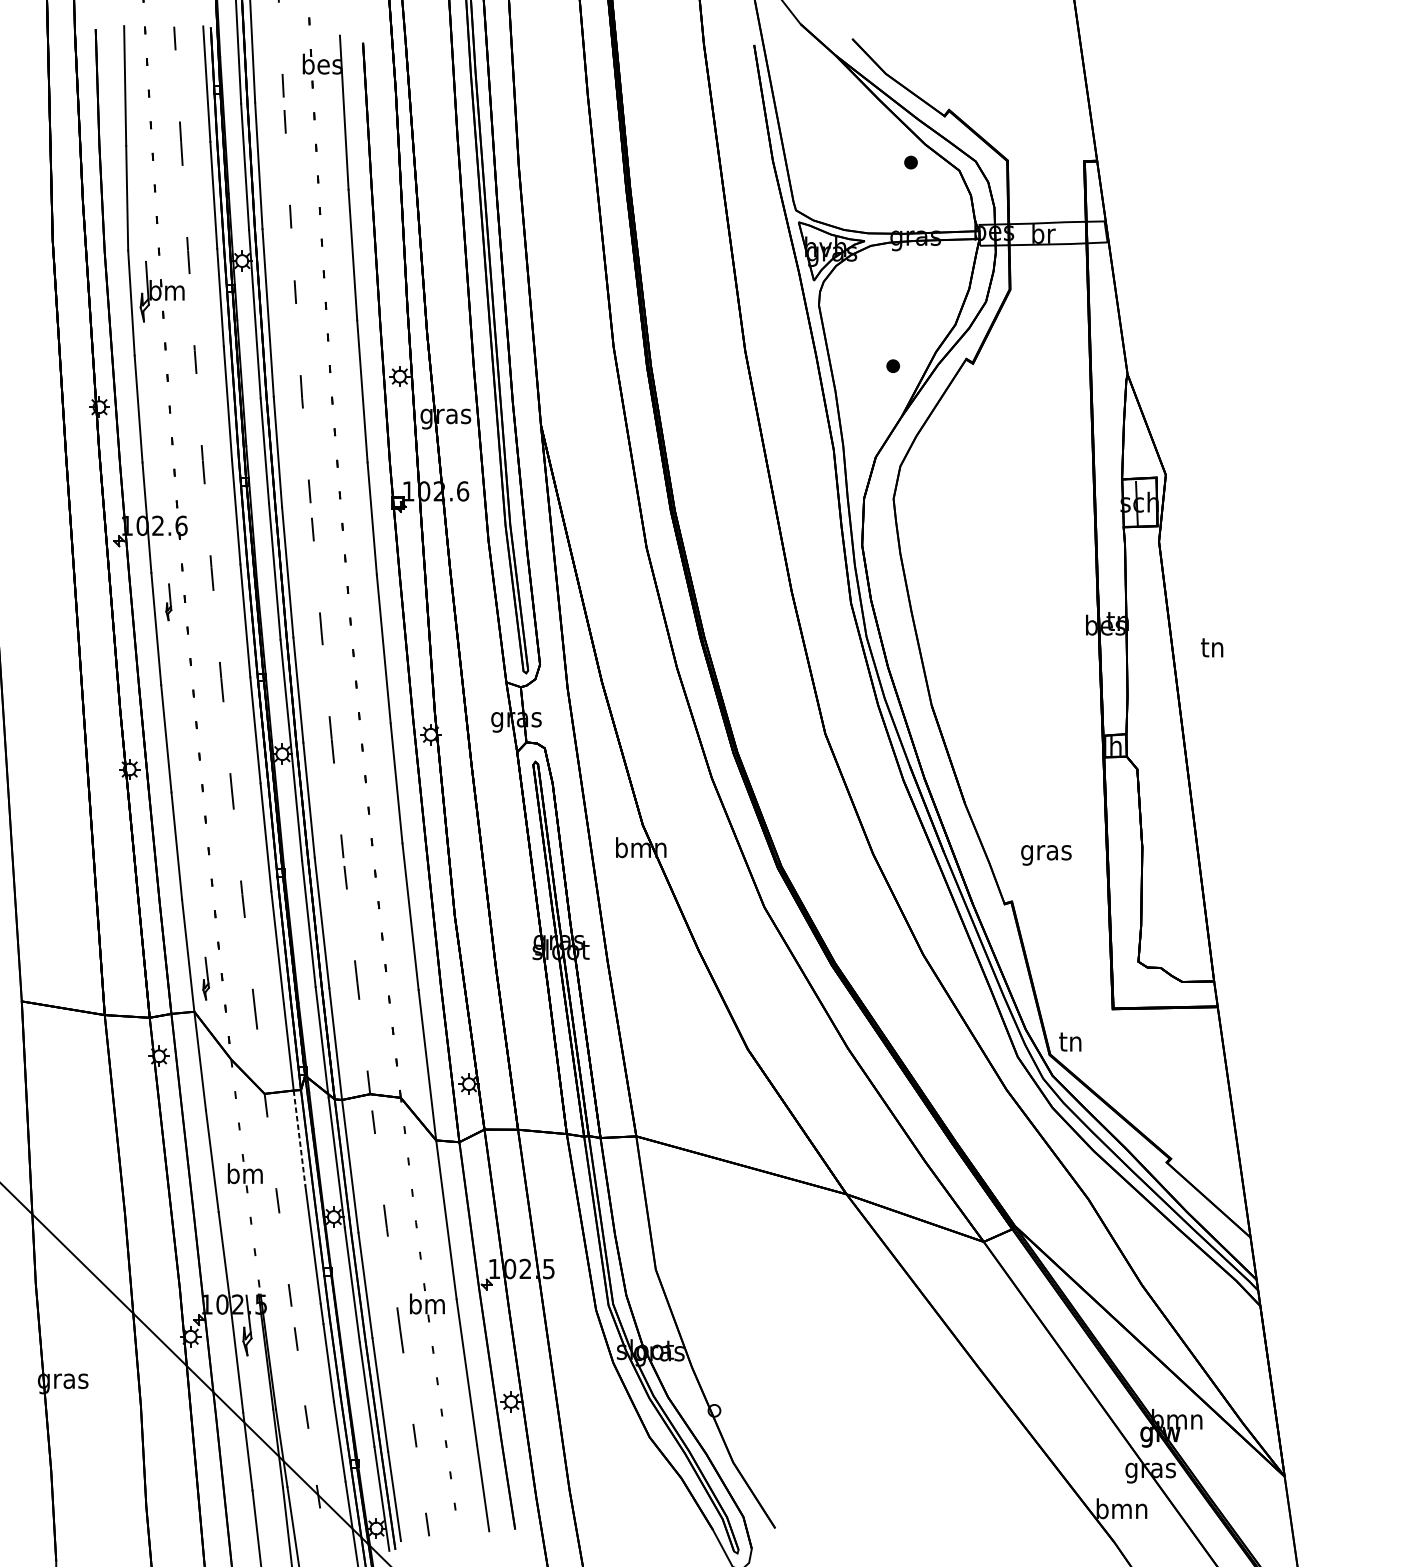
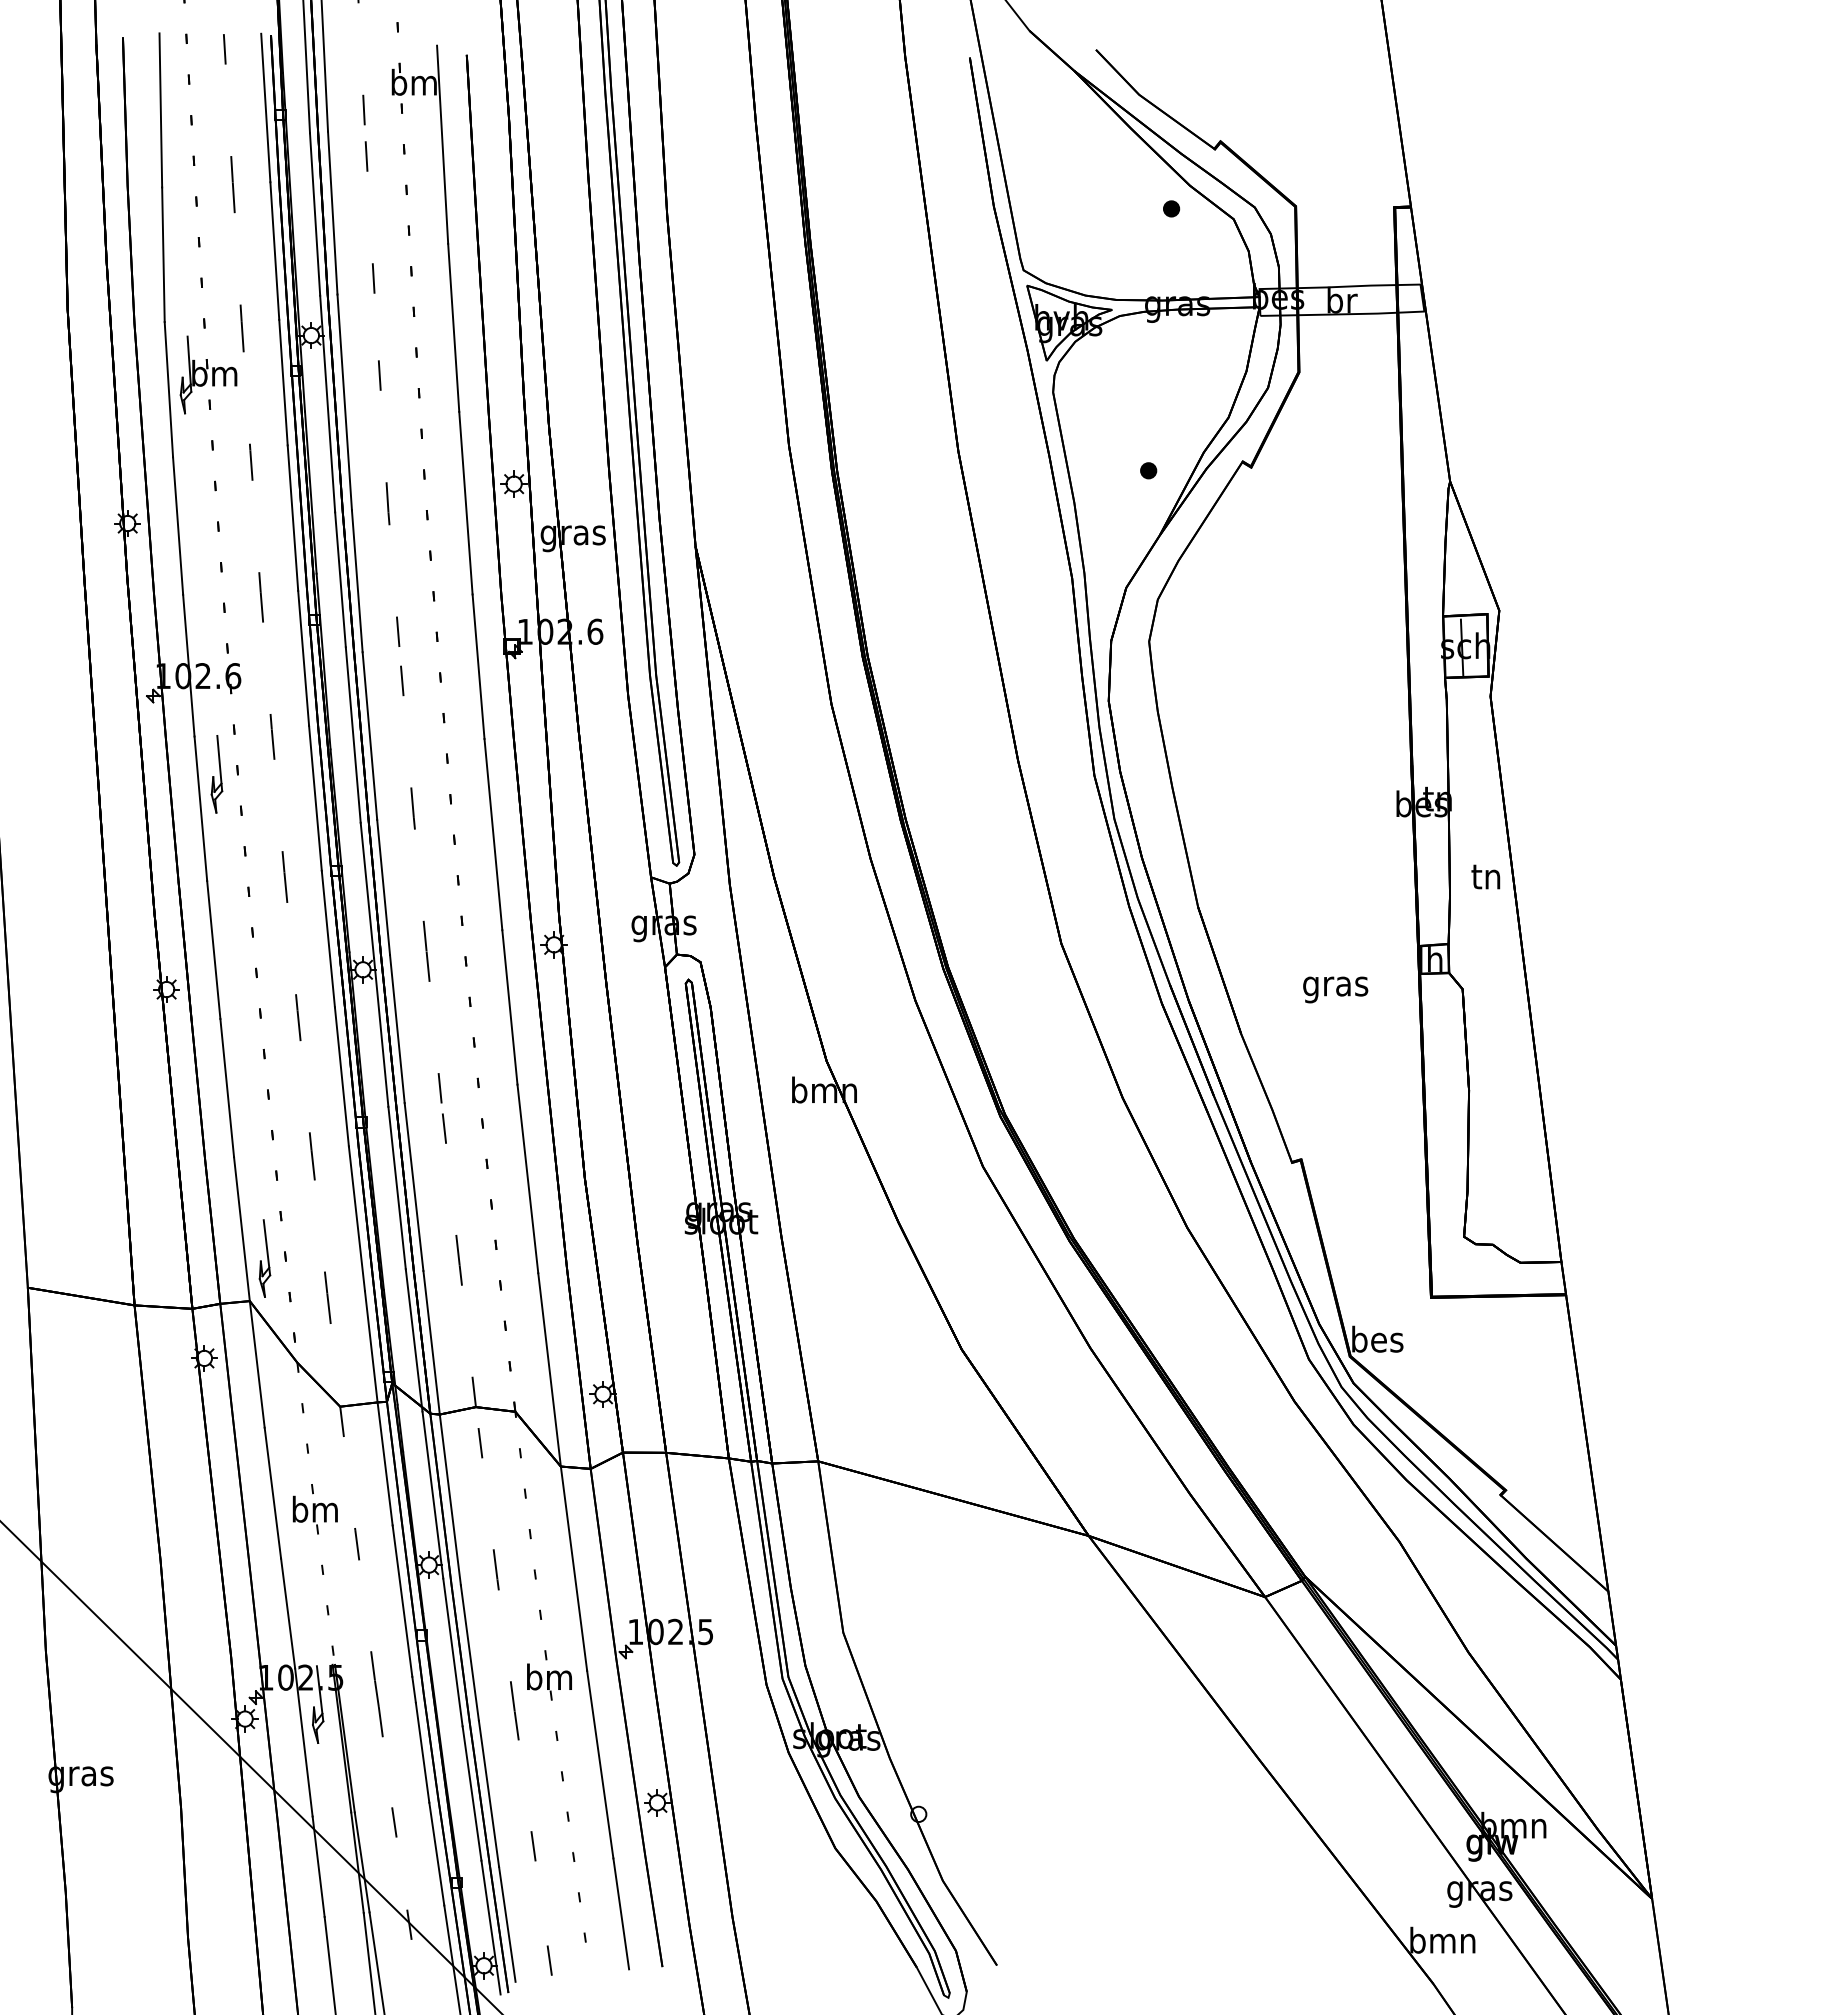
text: (322, 63) -> (414, 81), bes -> bm
part: (168, 602) -> (216, 774), size x1.67
text: (1211, 647) -> (1485, 876), moved
text: (1046, 855) -> (1335, 989), moved
part: (205, 978) -> (264, 1258), size x1.43
text: (1071, 1040) -> (1377, 1338), tn -> bes
line: (299, 1138) -> (385, 1464), dashed -> solid
line: (292, 1316) -> (376, 1693), added

